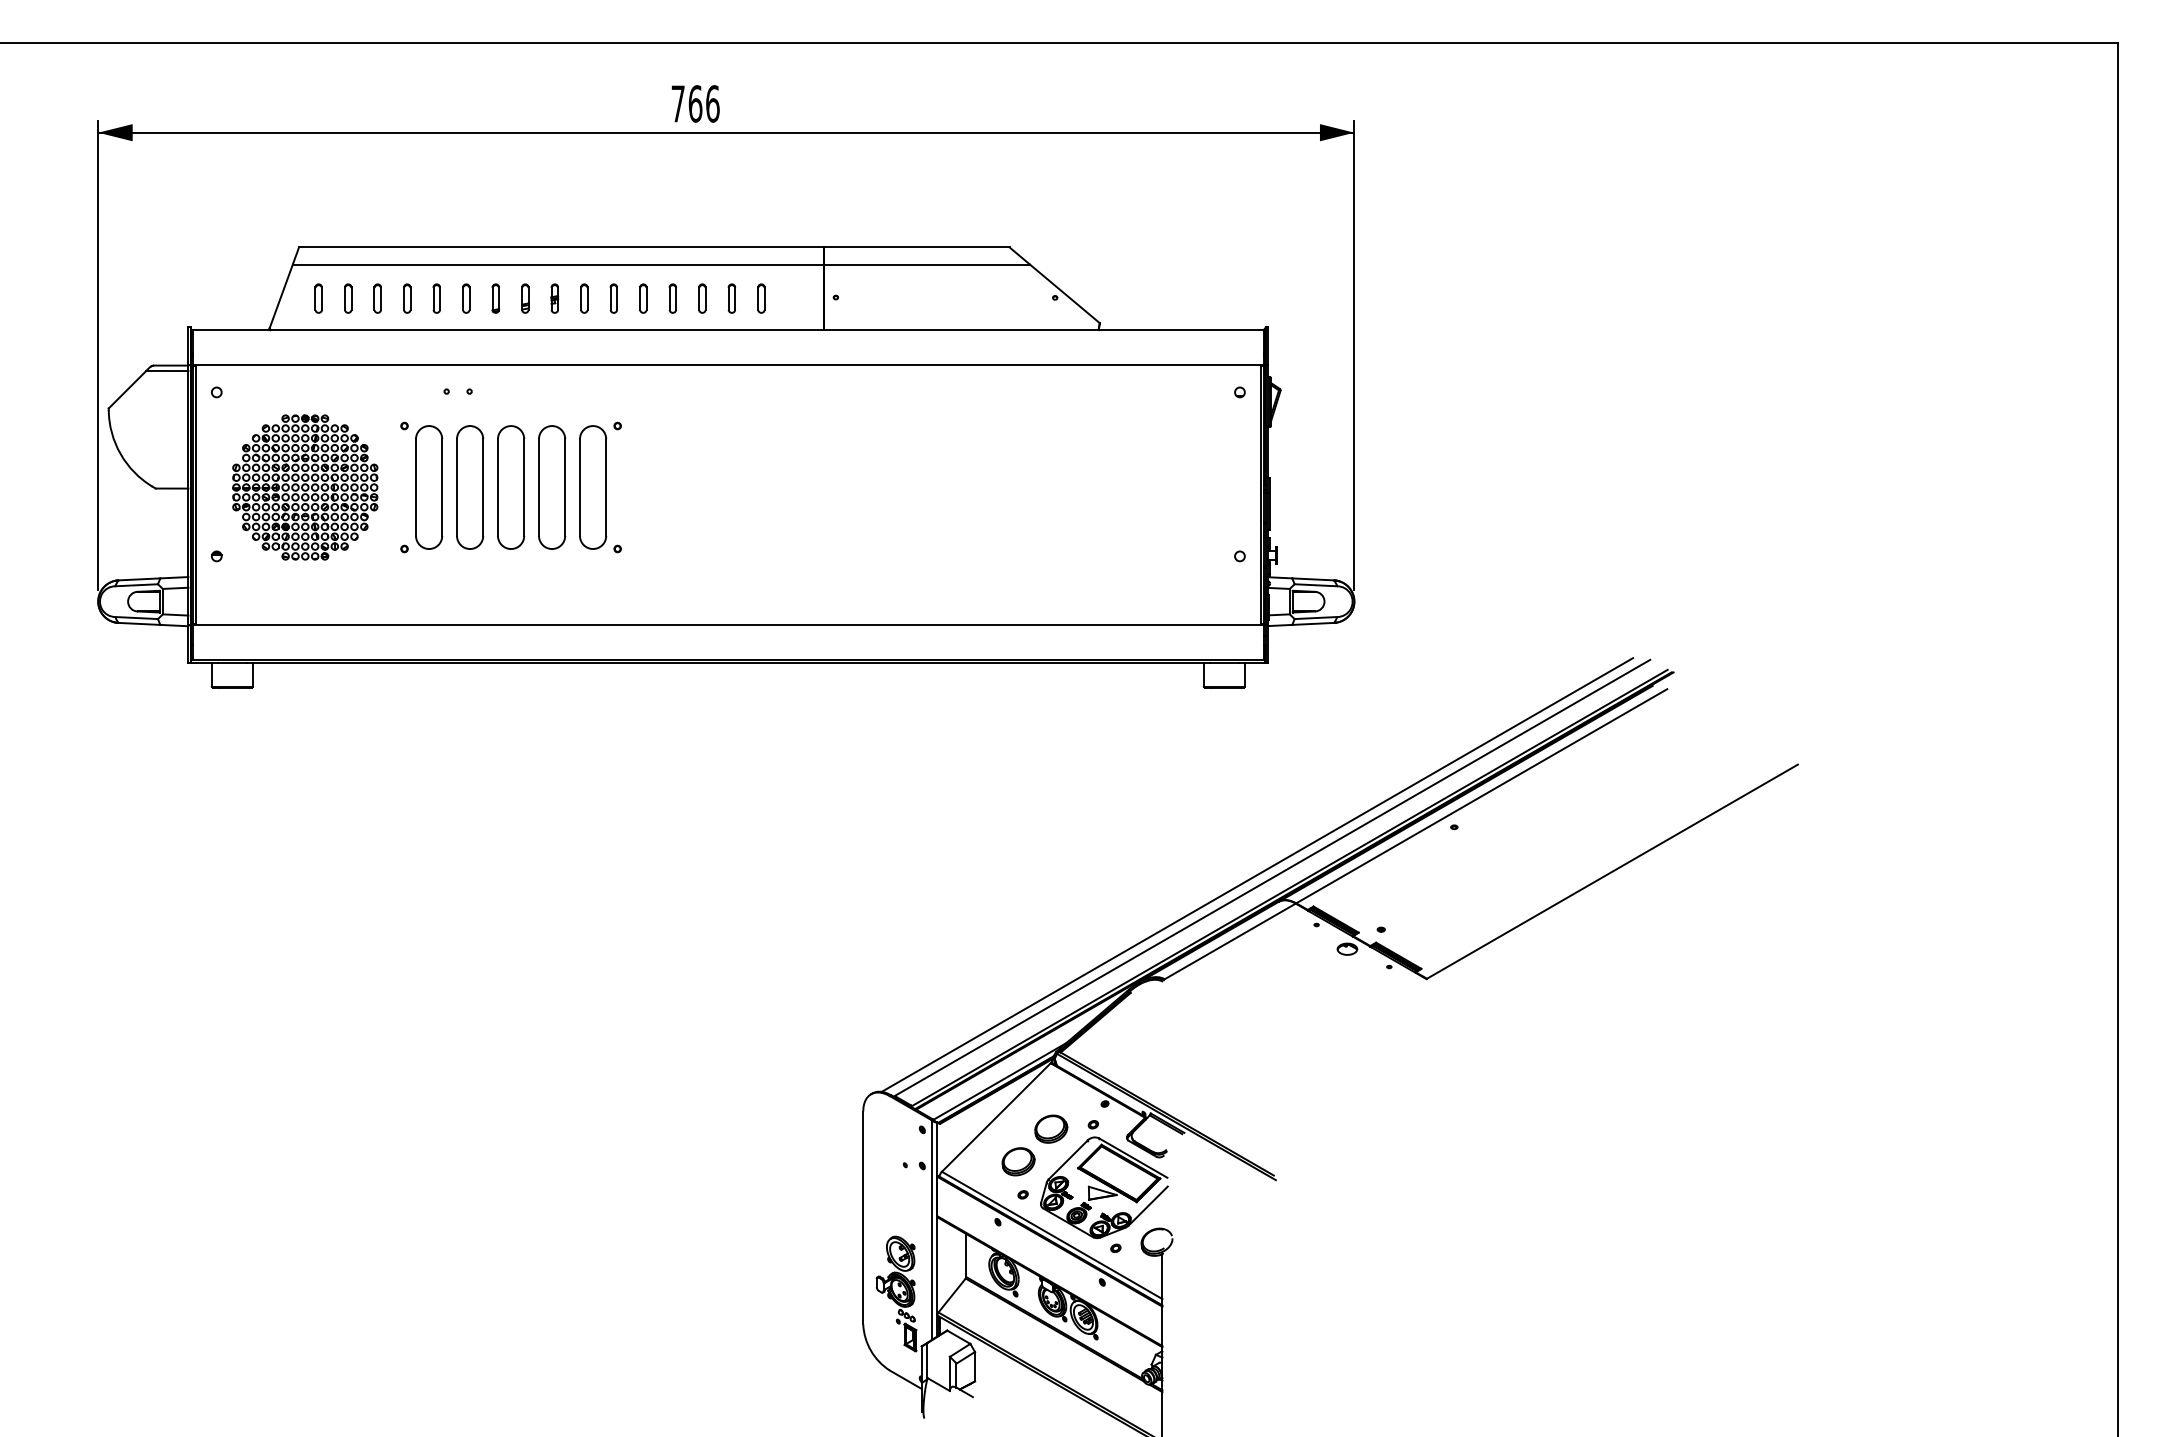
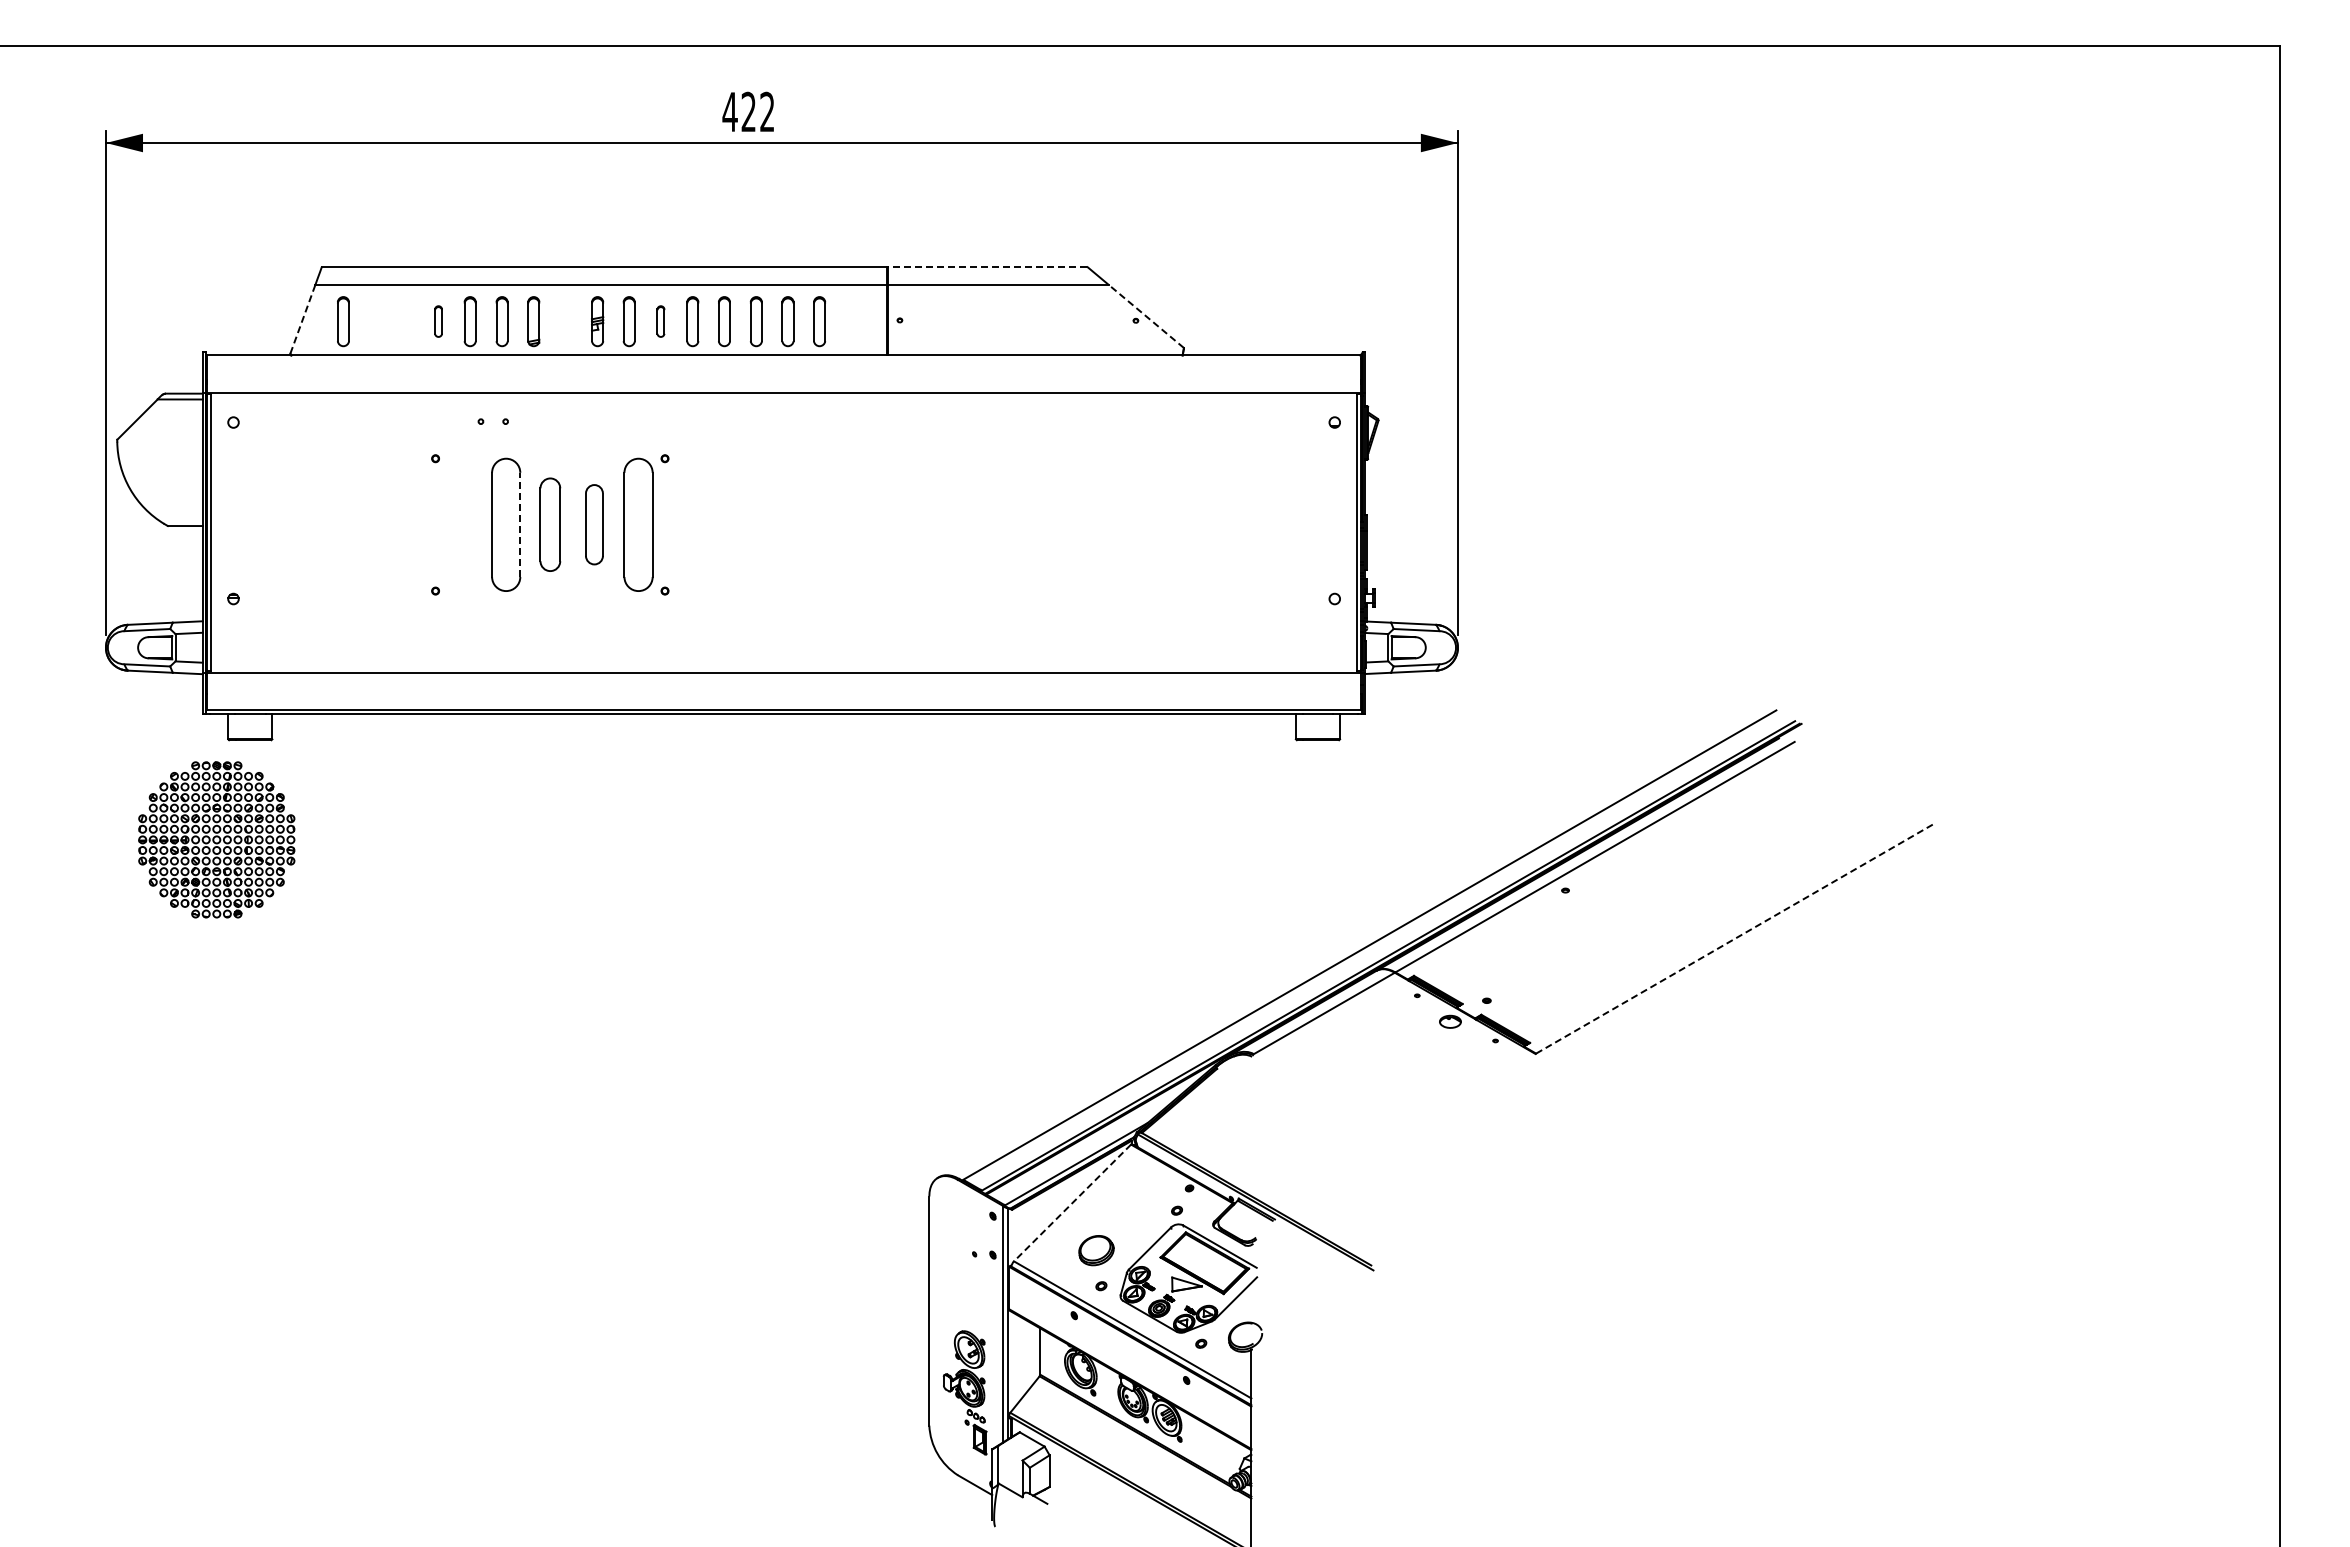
text: (695, 103) -> (748, 111), 766 -> 422
line: (917, 247) -> (987, 266), solid -> dashed
line: (1065, 293) -> (1146, 316), solid -> dashed
line: (280, 296) -> (302, 319), solid -> dashed
part: (318, 298) -> (342, 321), size x1.6
part: (347, 298) -> (374, 321), removed
part: (377, 298) -> (406, 321), removed
part: (436, 298) -> (470, 321), size x1.6
part: (465, 298) -> (501, 321), size x1.6
part: (495, 298) -> (533, 321), size x1.6
part: (525, 298) -> (565, 321), removed
part: (554, 298) -> (596, 321), size x1.6
part: (583, 298) -> (628, 321), size x1.6
part: (643, 298) -> (692, 321), size x1.6
part: (672, 298) -> (724, 321), size x1.6
part: (701, 298) -> (755, 321), size x1.6
part: (731, 298) -> (787, 321), size x1.6
part: (761, 298) -> (819, 321), size x1.6
part: (305, 487) -> (216, 839), moved
part: (429, 487) -> (462, 524), removed
line: (483, 487) -> (520, 524), solid -> dashed
part: (511, 487) -> (550, 524), size x0.7
part: (552, 487) -> (594, 524), size x0.6
line: (1613, 871) -> (1736, 938), solid -> dashed
line: (1257, 874) -> (1353, 941), removed
line: (996, 1117) -> (1072, 1202), solid -> dashed
part: (1051, 1129) -> (1131, 1215), removed

